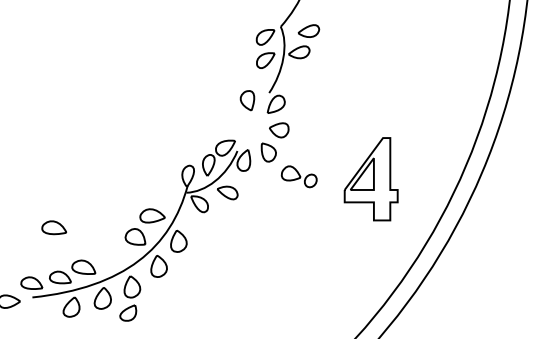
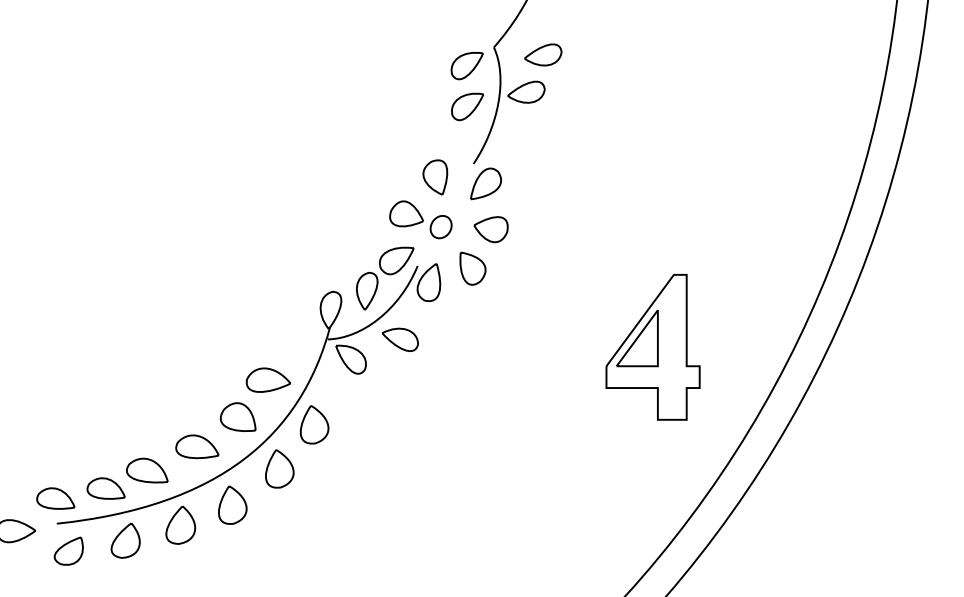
part: (298, 176) -> (419, 219), moved
part: (370, 179) -> (651, 347), moved
part: (54, 227) -> (197, 446), moved
part: (128, 312) -> (69, 550), moved

